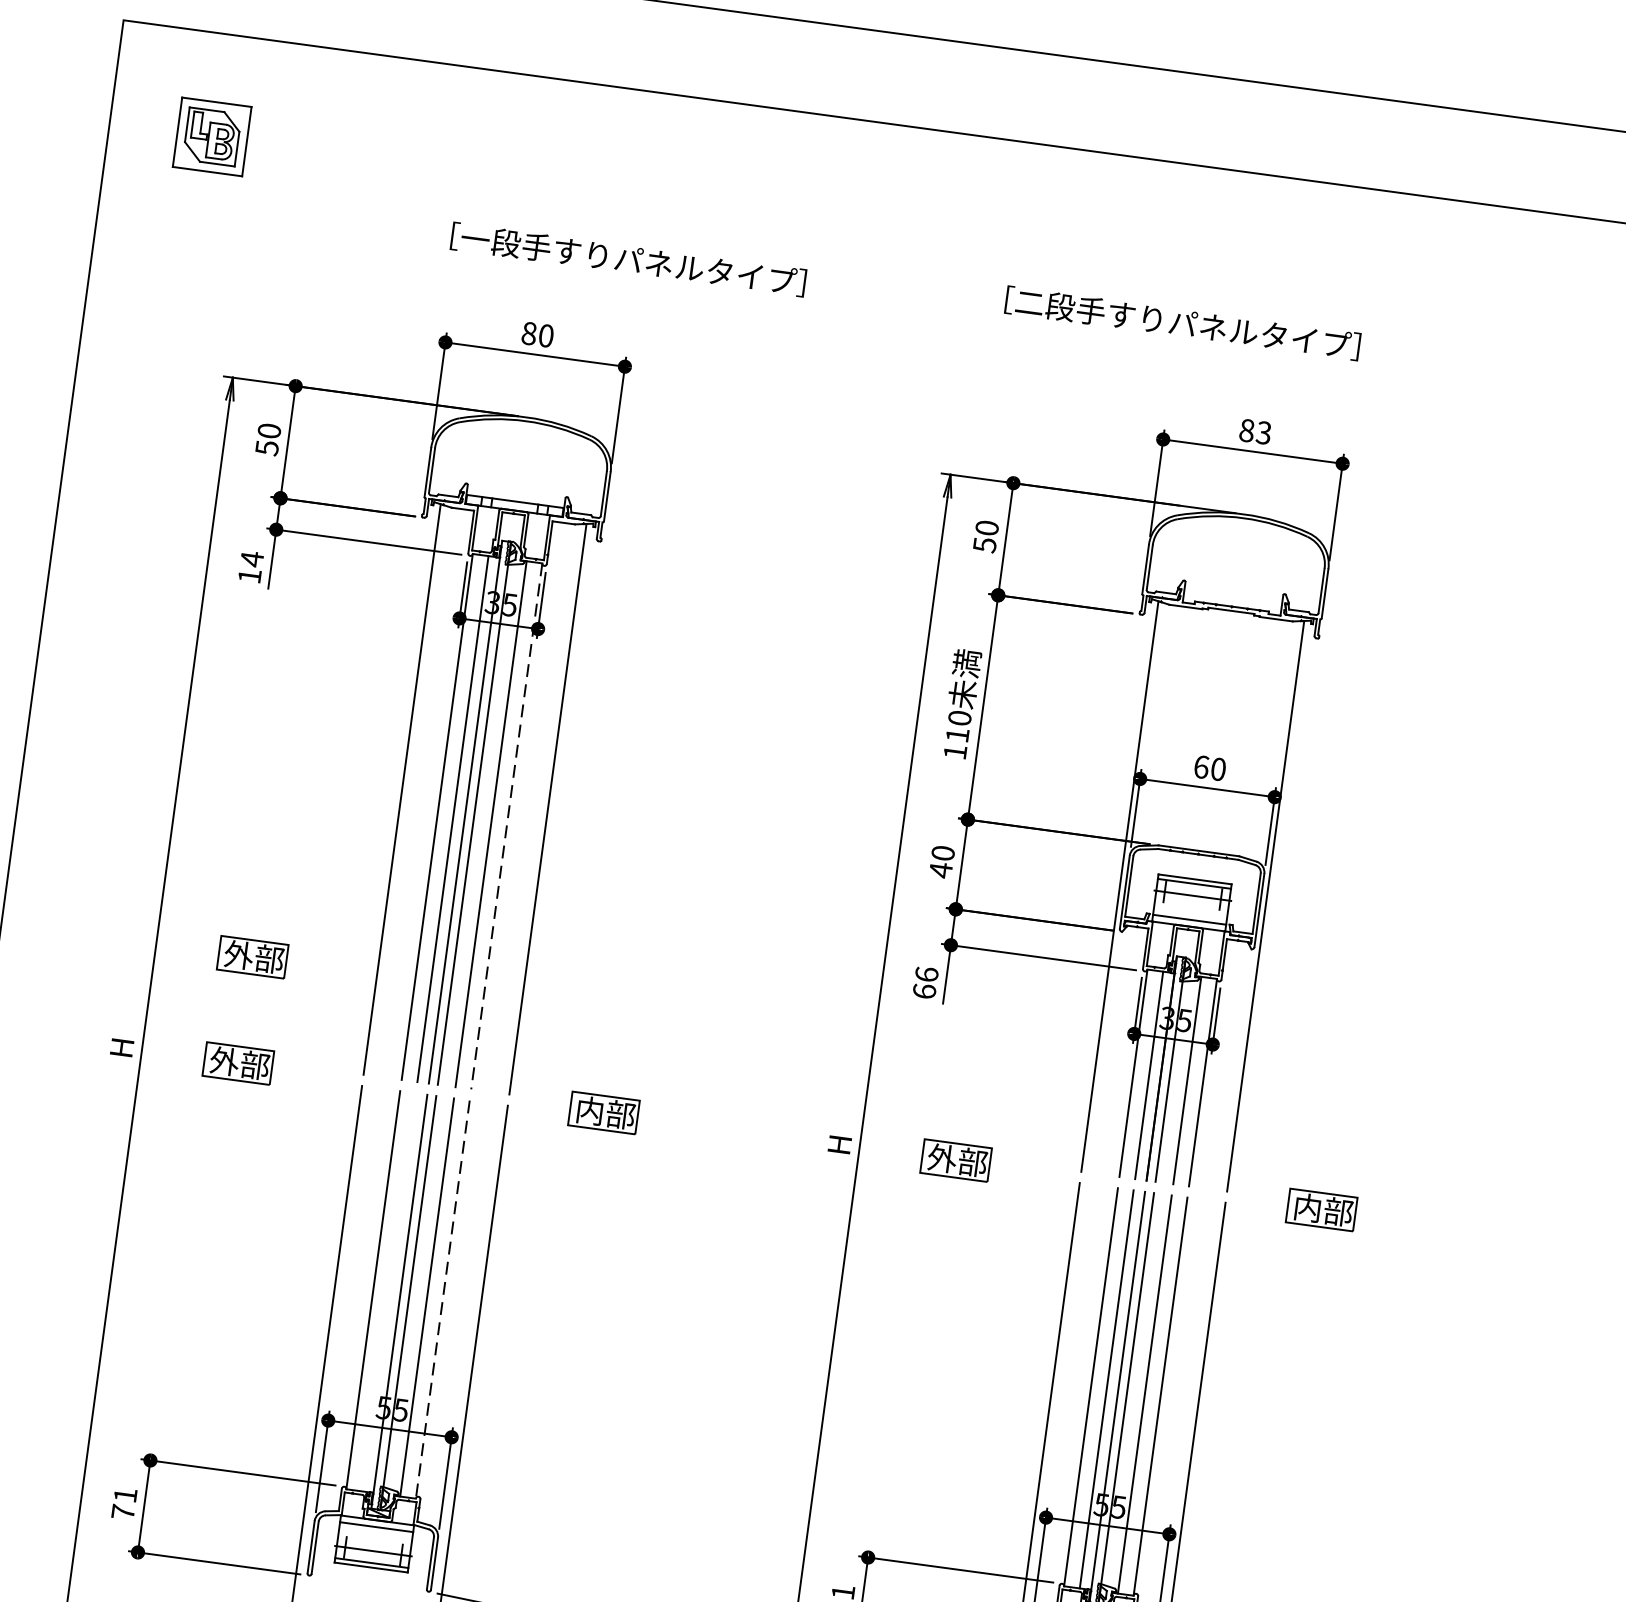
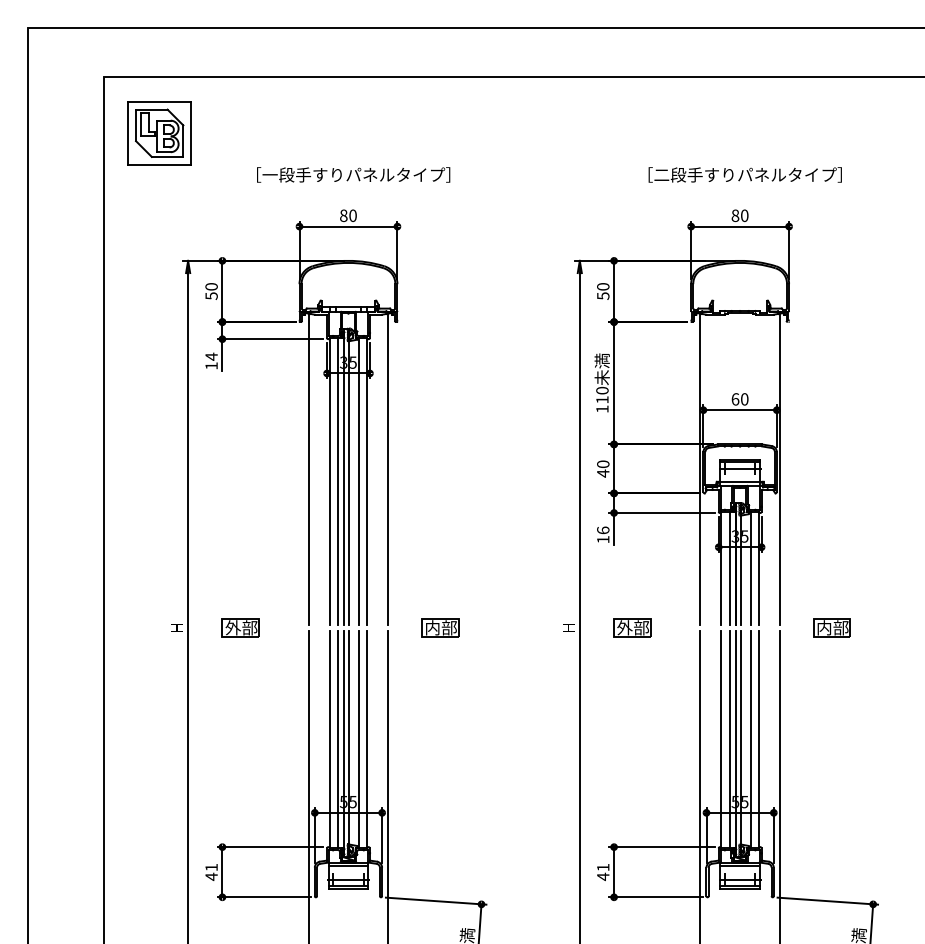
part: (211, 137) -> (159, 133), size x1.67
text: (628, 258) -> (353, 174), moved
text: (1181, 322) -> (744, 174), moved
text: (1263, 432) -> (744, 215), 83 -> 80
line: (506, 826) -> (367, 481), dashed -> solid
part: (252, 956) -> (240, 569), removed
text: (924, 991) -> (603, 539), 66 -> 16
line: (389, 1292) -> (338, 739), added
line: (442, 1299) -> (367, 739), dashed -> solid
text: (123, 1511) -> (211, 876), 71 -> 41

